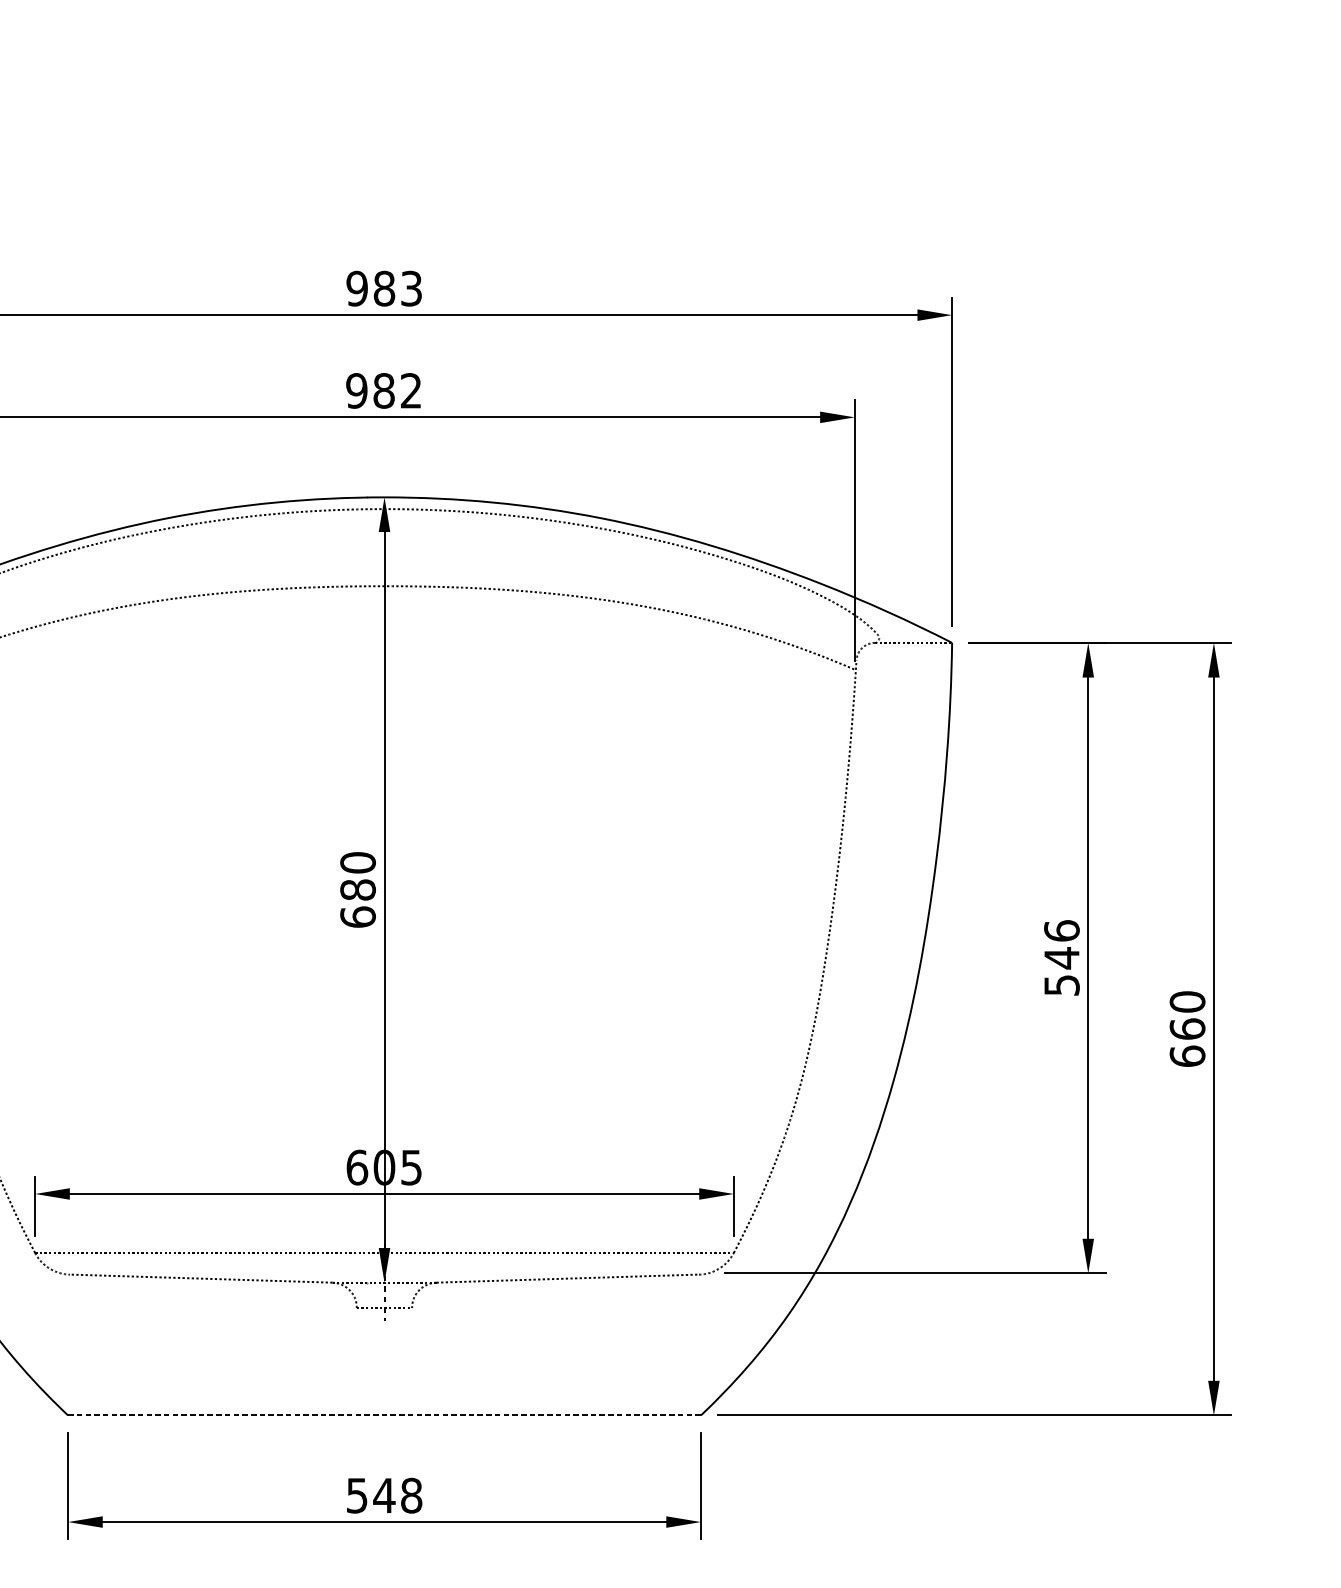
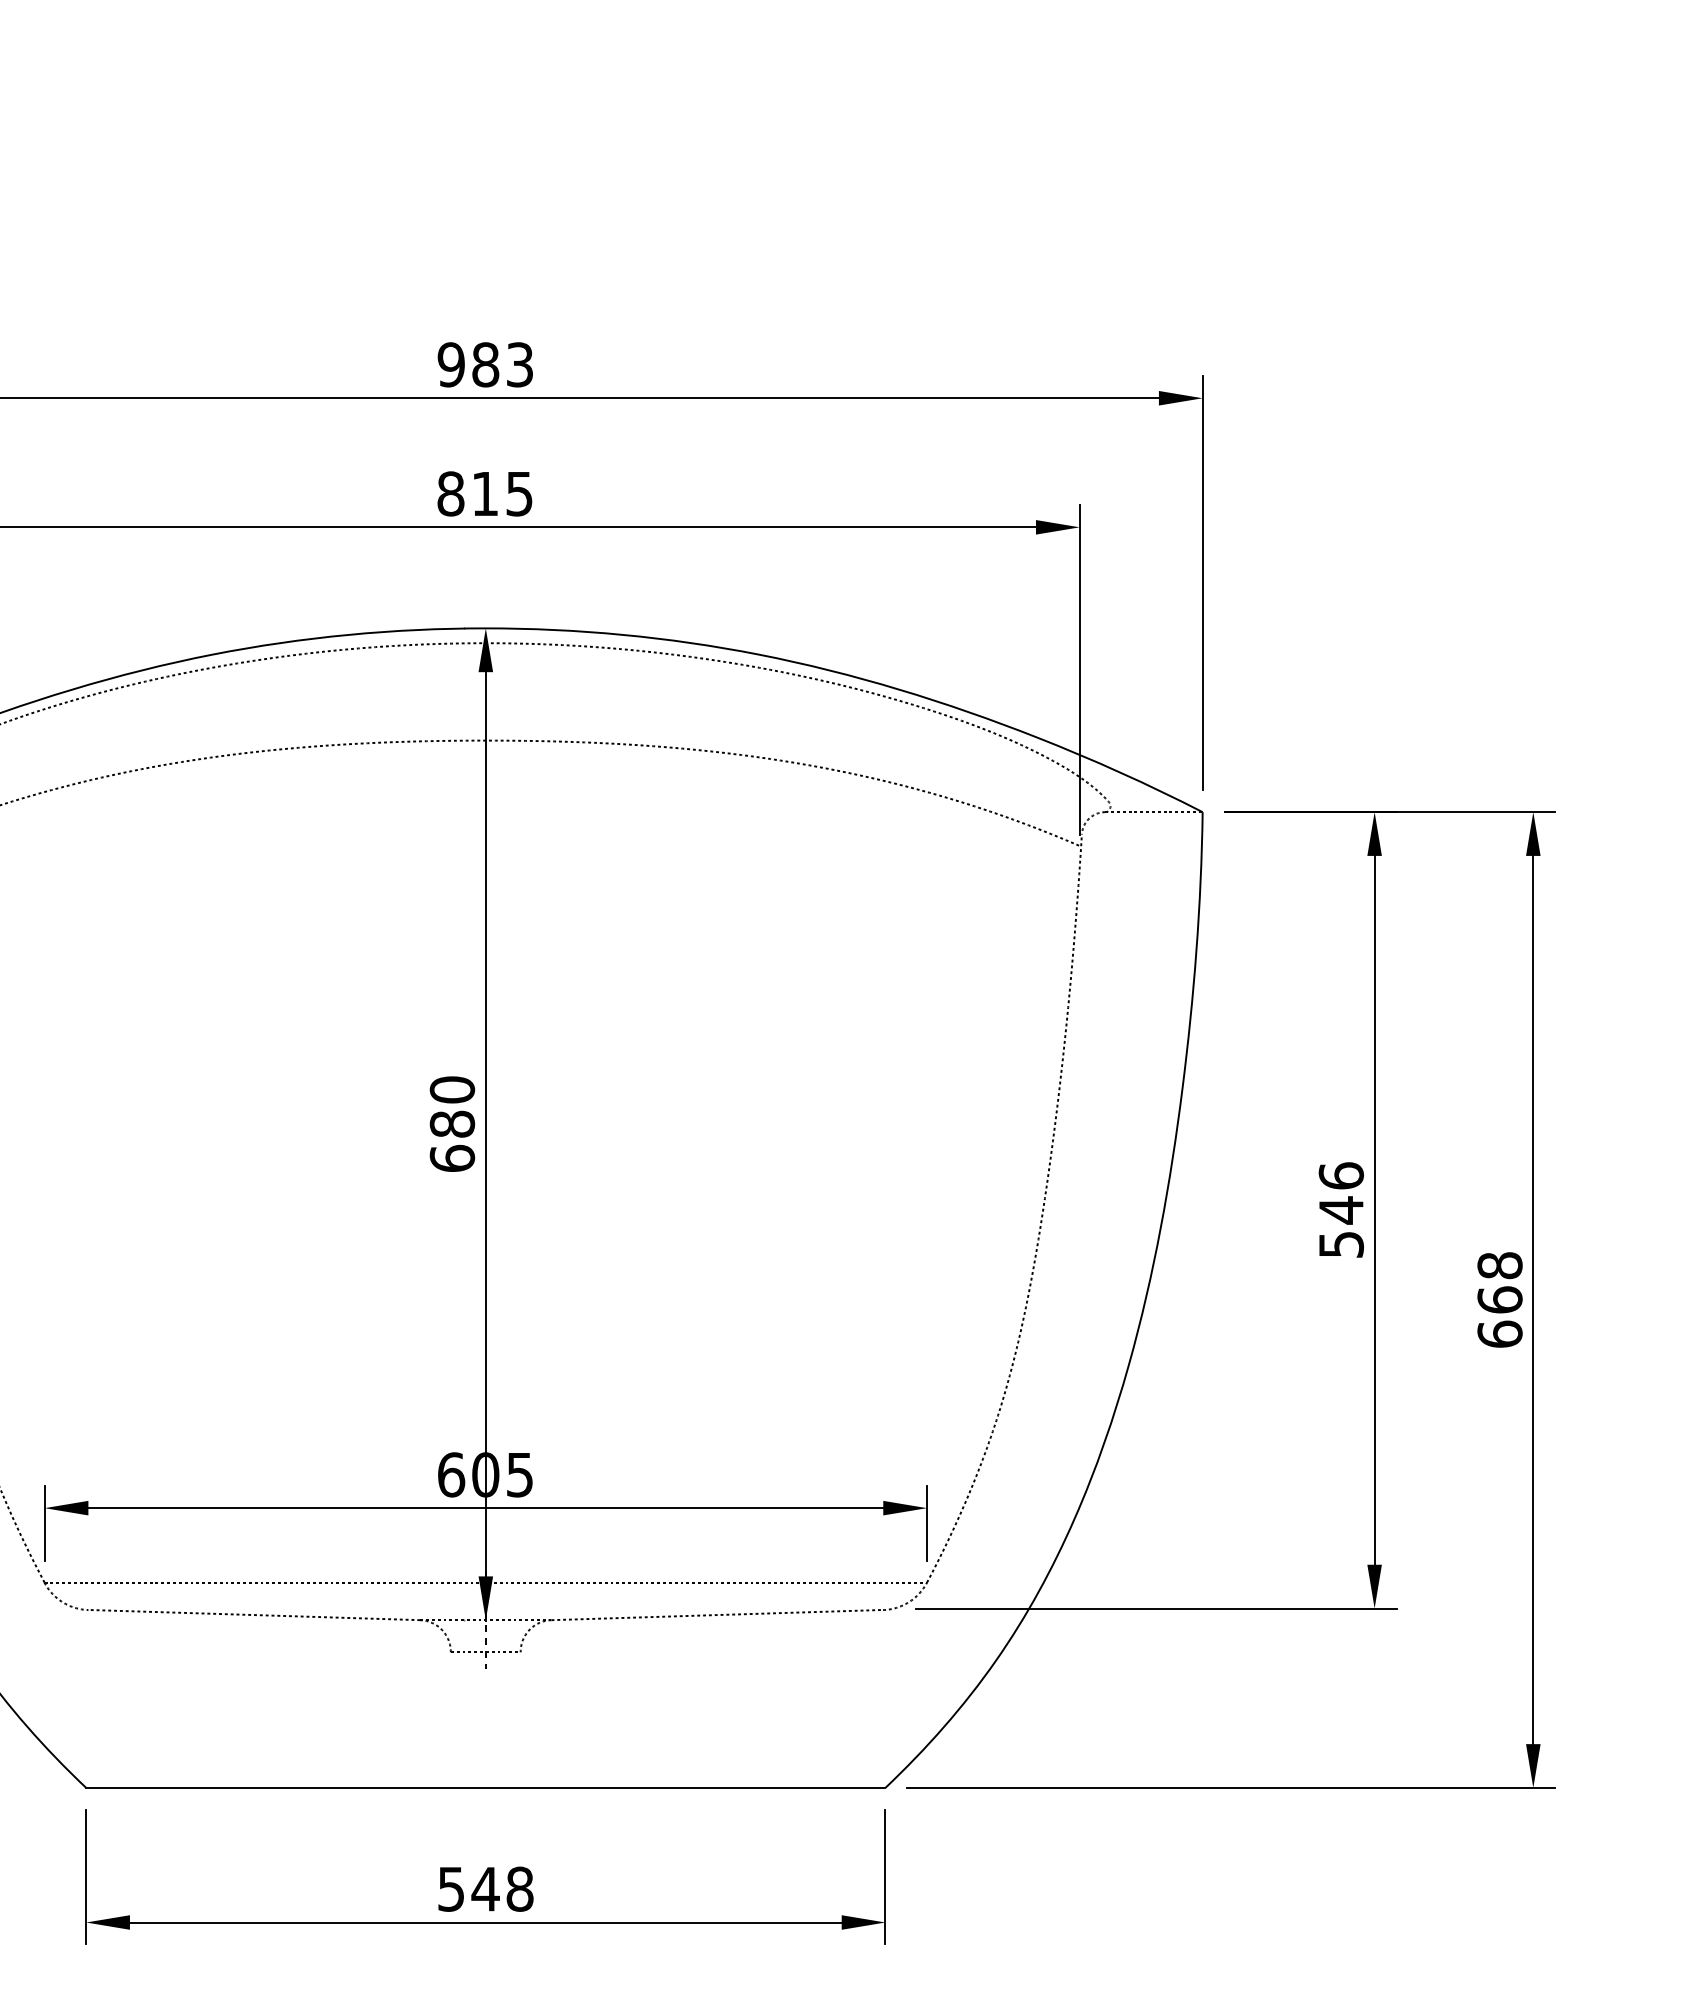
text: (383, 390) -> (484, 493), 982 -> 815
text: (1187, 1001) -> (1499, 1265), 660 -> 668
line: (384, 1415) -> (485, 1787), dashed -> solid

